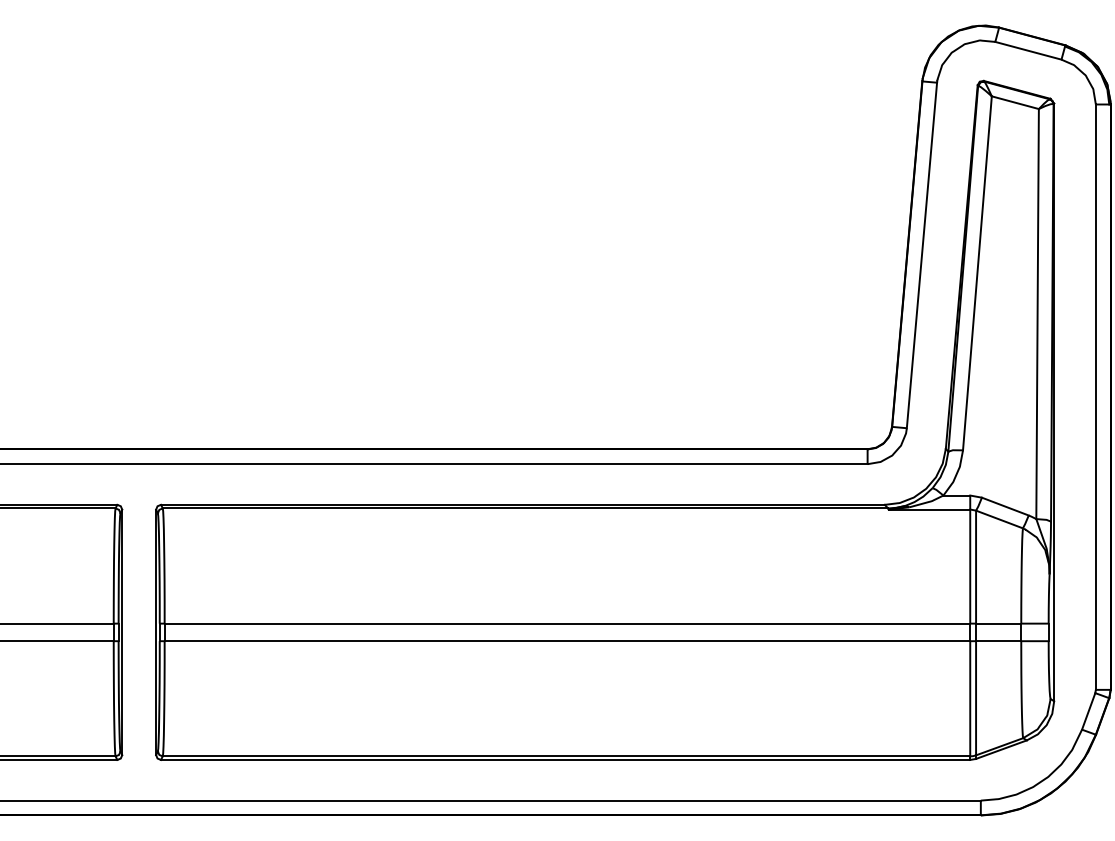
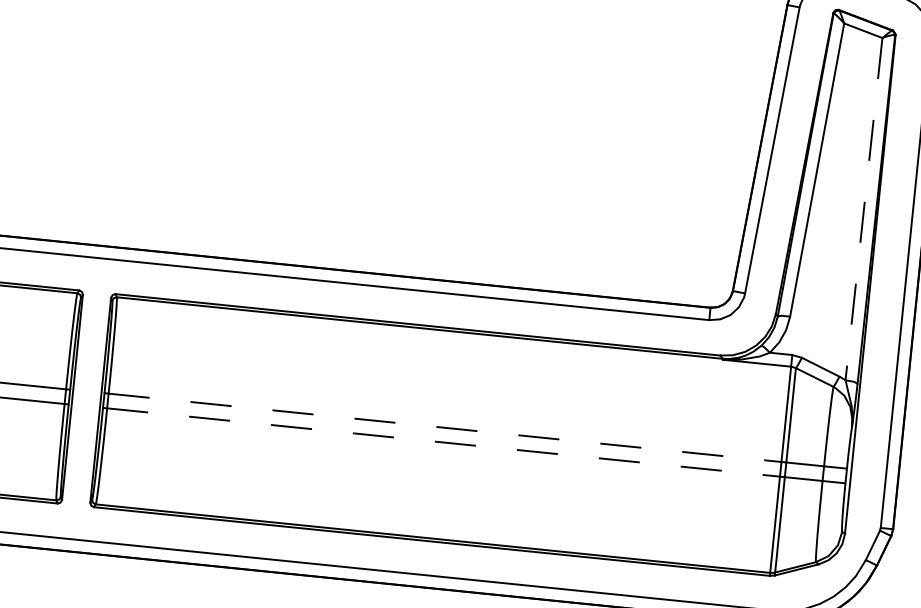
line: (1037, 314) -> (863, 209), solid -> dashed
line: (567, 623) -> (445, 427), solid -> dashed
line: (567, 641) -> (443, 442), solid -> dashed

